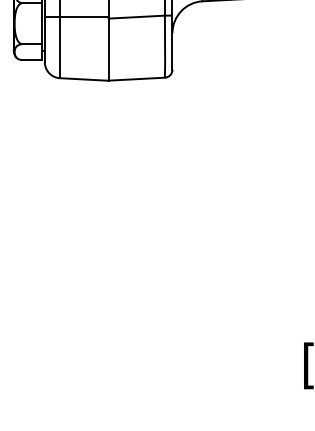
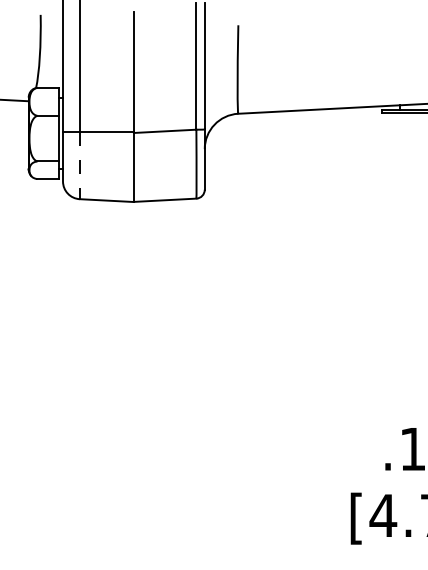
line: (59, 47) -> (79, 165), solid -> dashed

